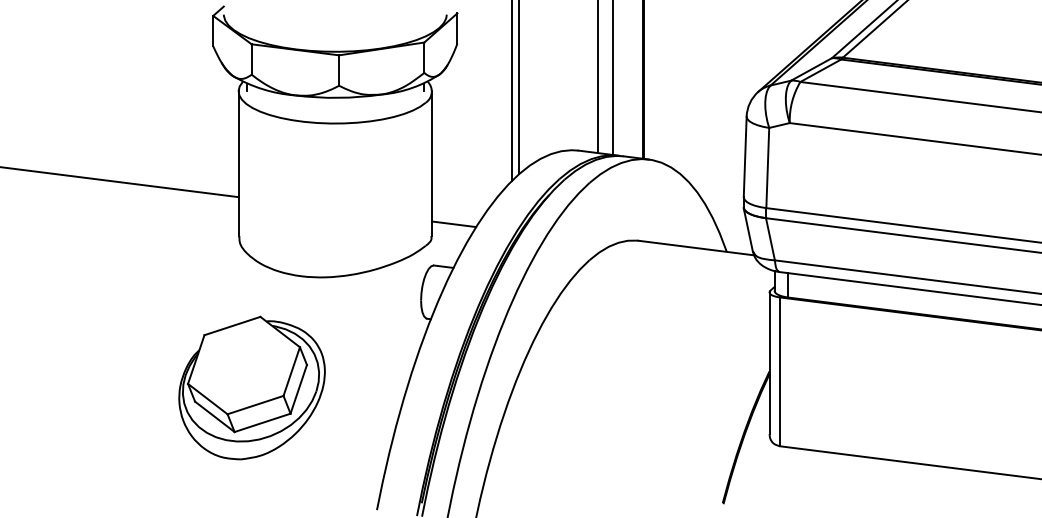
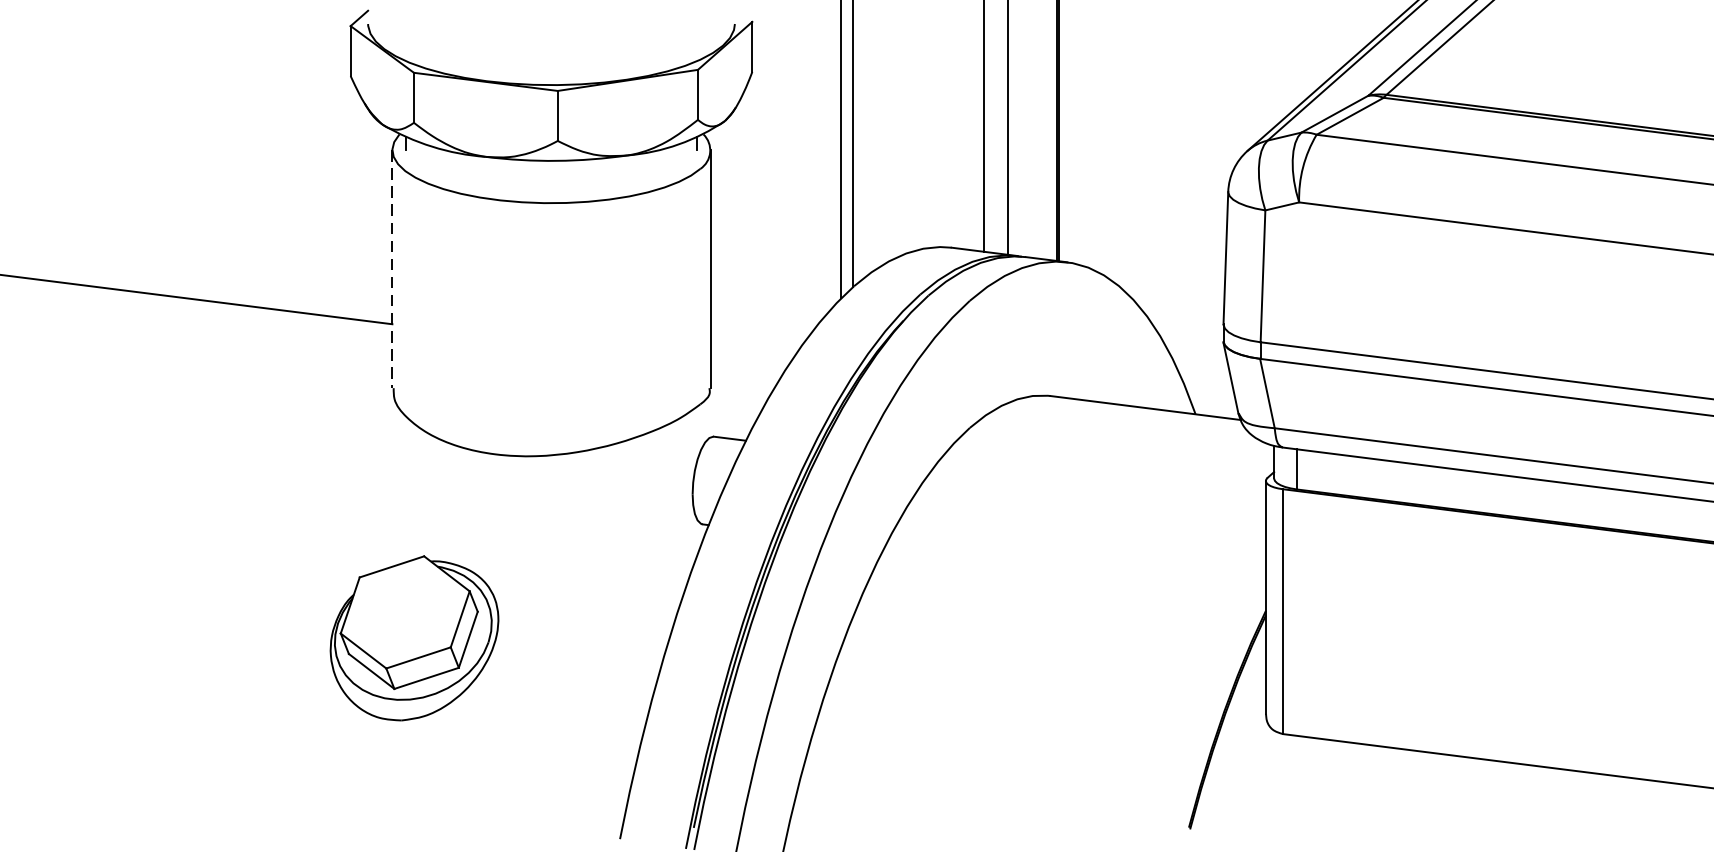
line: (238, 164) -> (392, 270), solid -> dashed
line: (454, 224) -> (747, 369), removed
part: (251, 387) -> (413, 637), size x0.7

